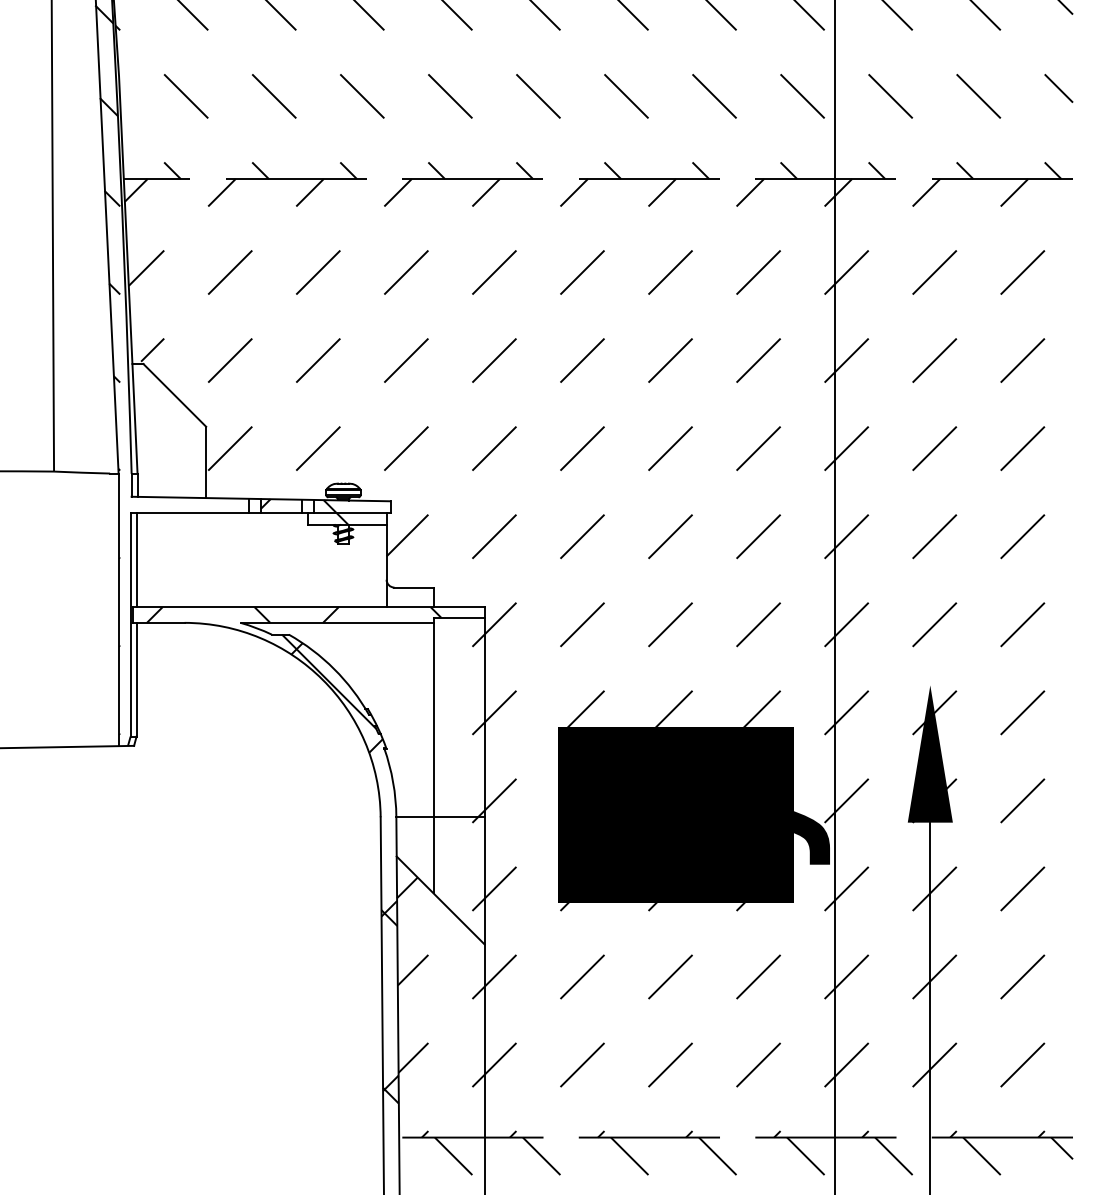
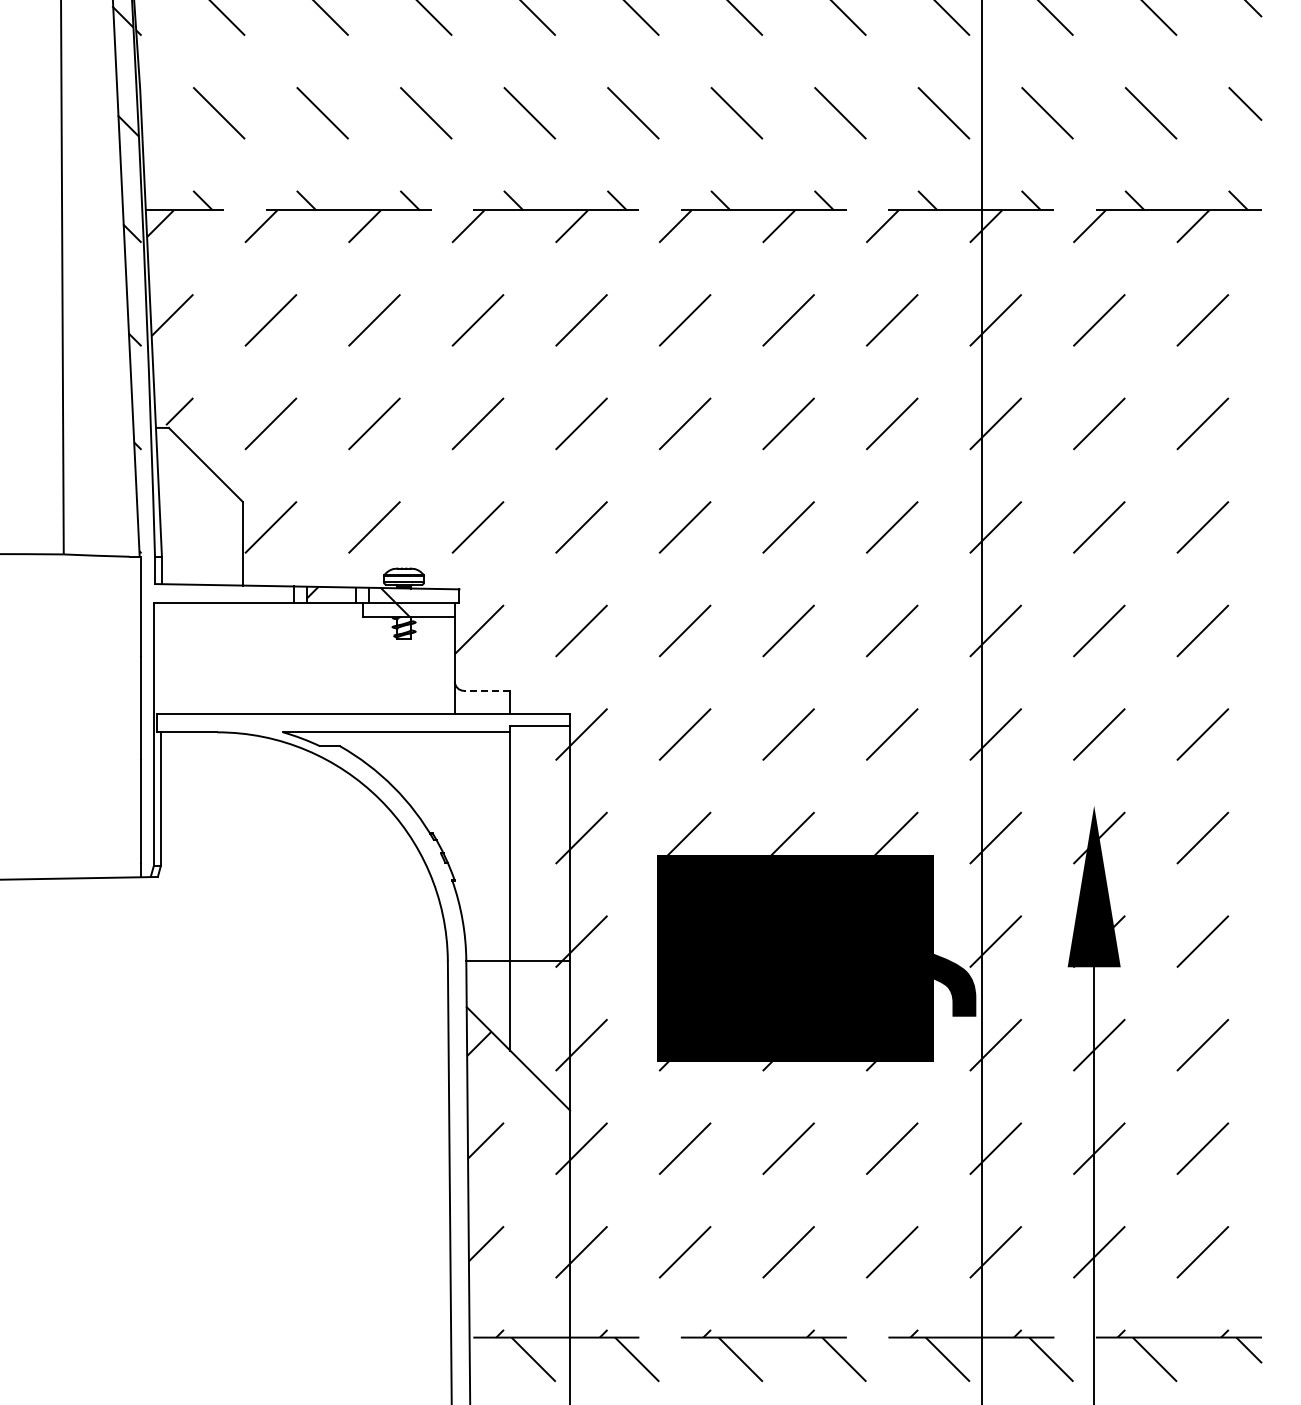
line: (136, 560) -> (160, 658), removed
line: (413, 587) -> (486, 690), solid -> dashed
hatch: (294, 855) -> (346, 1005), removed

